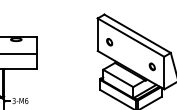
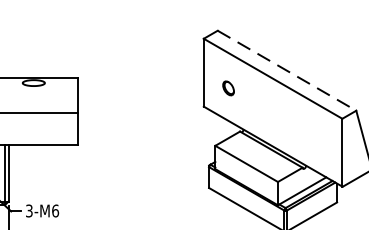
line: (138, 34) -> (288, 72), solid -> dashed
part: (151, 66) -> (315, 138), removed

